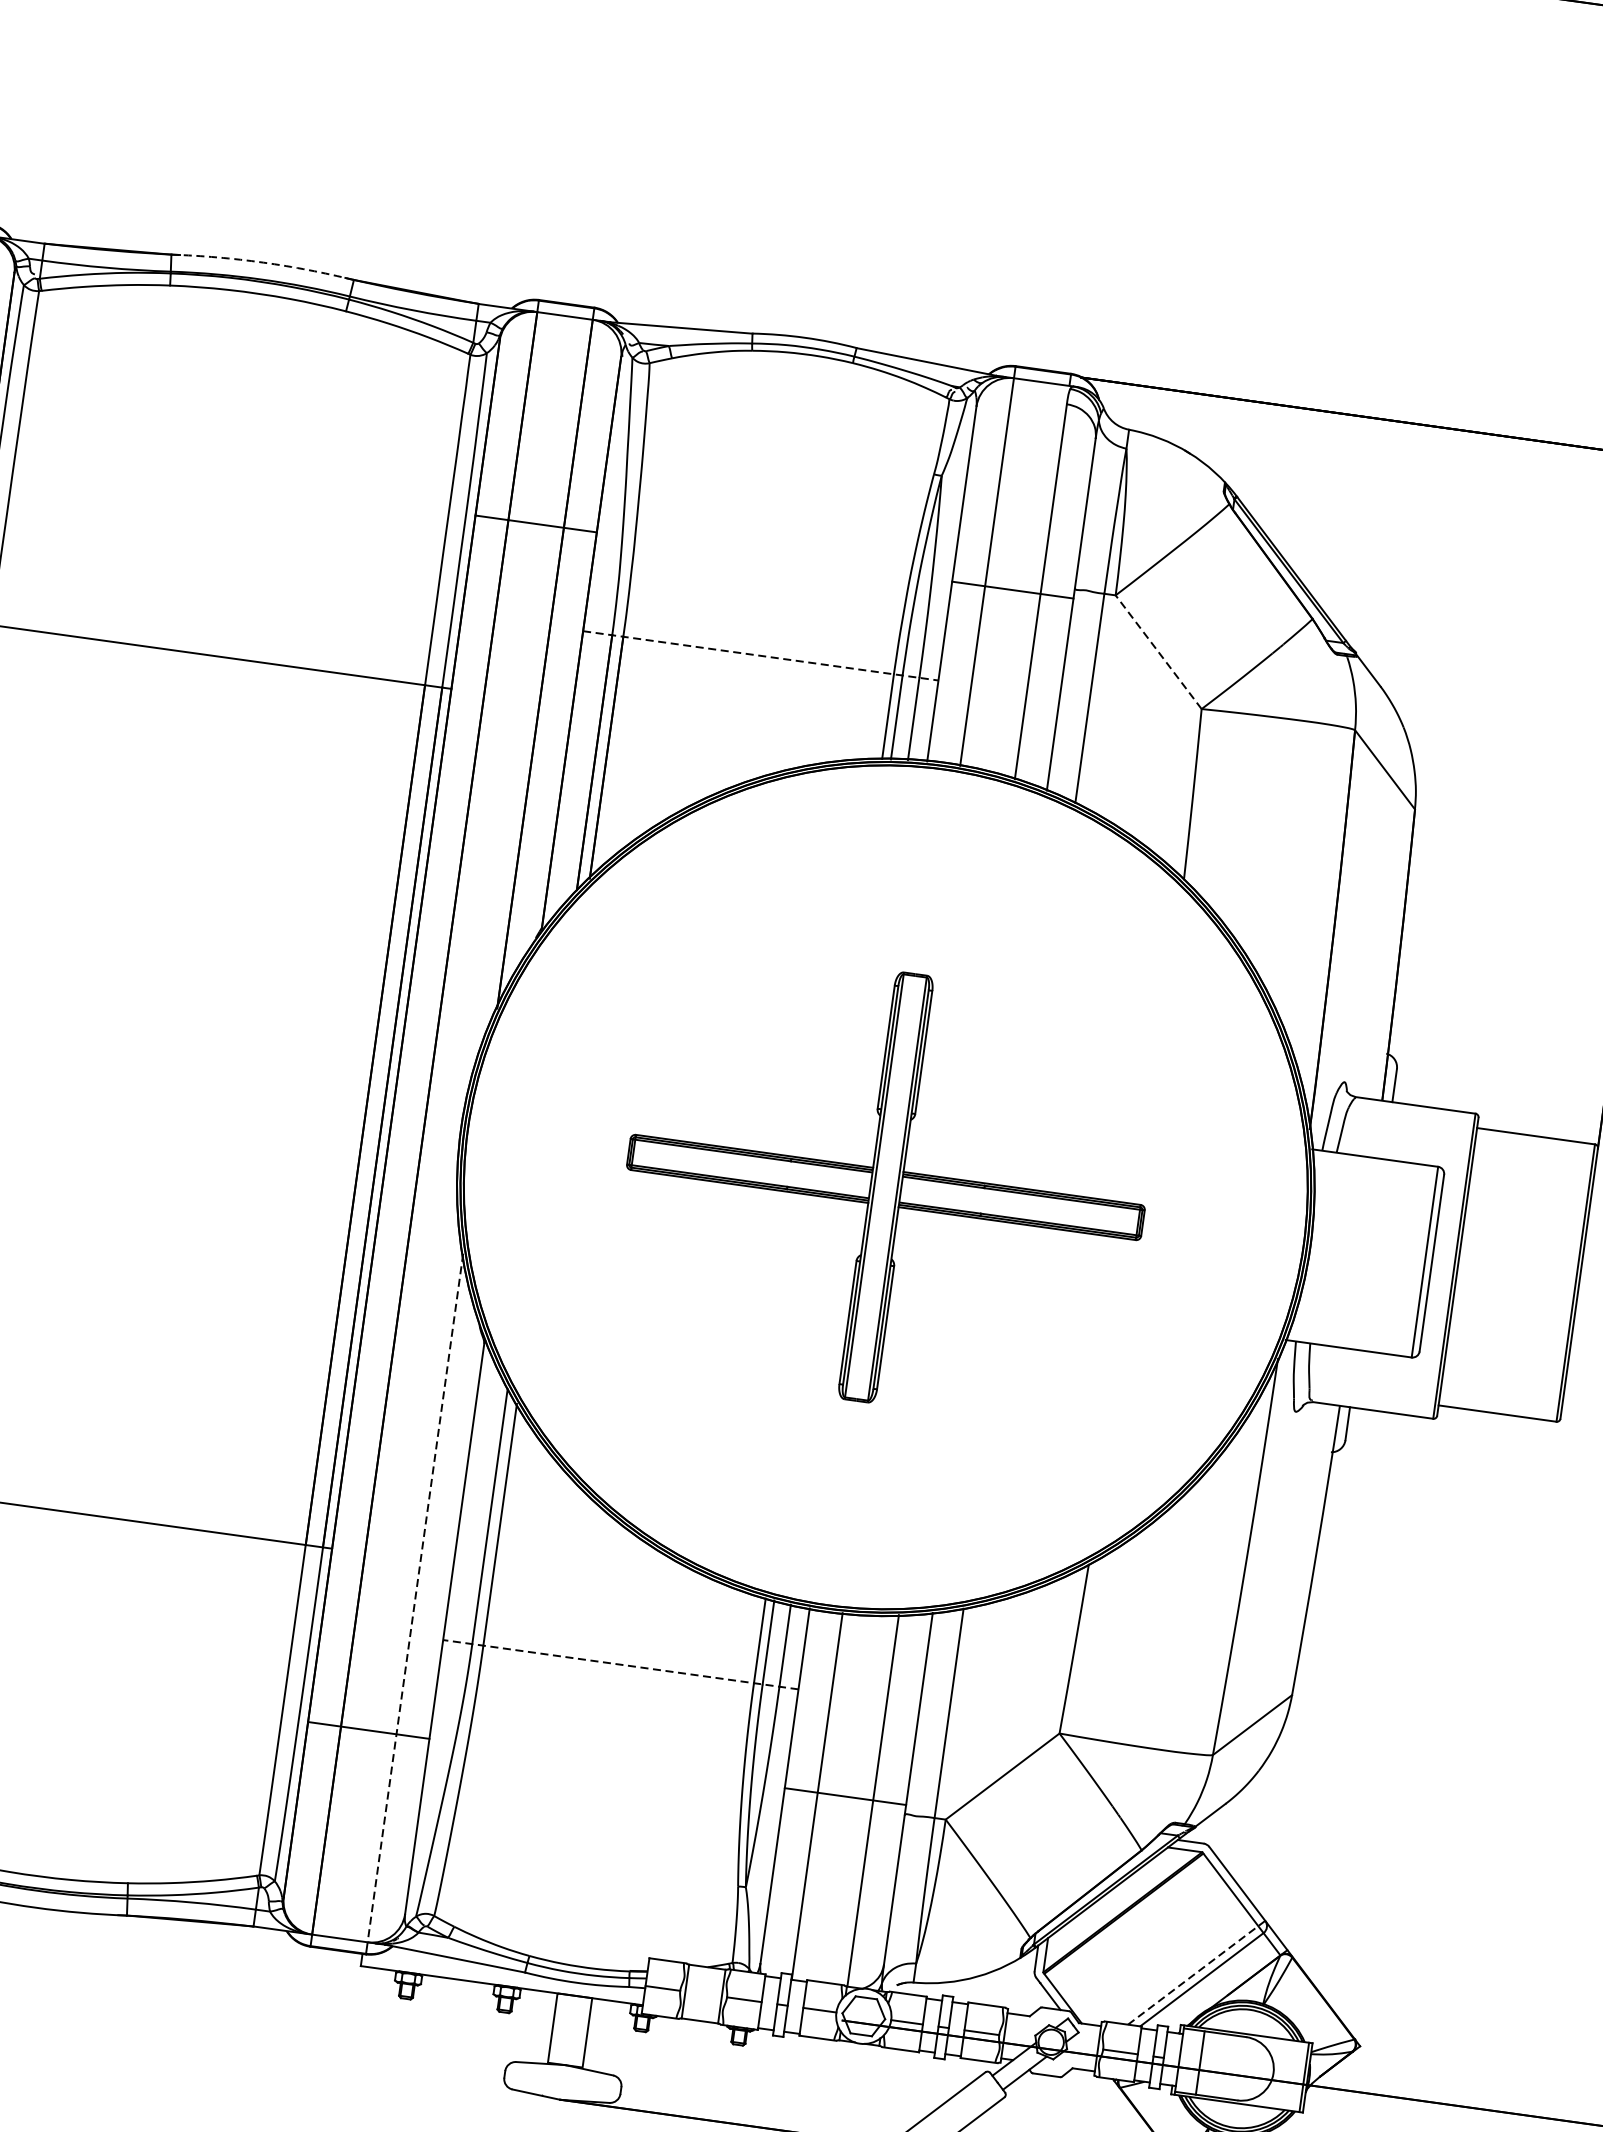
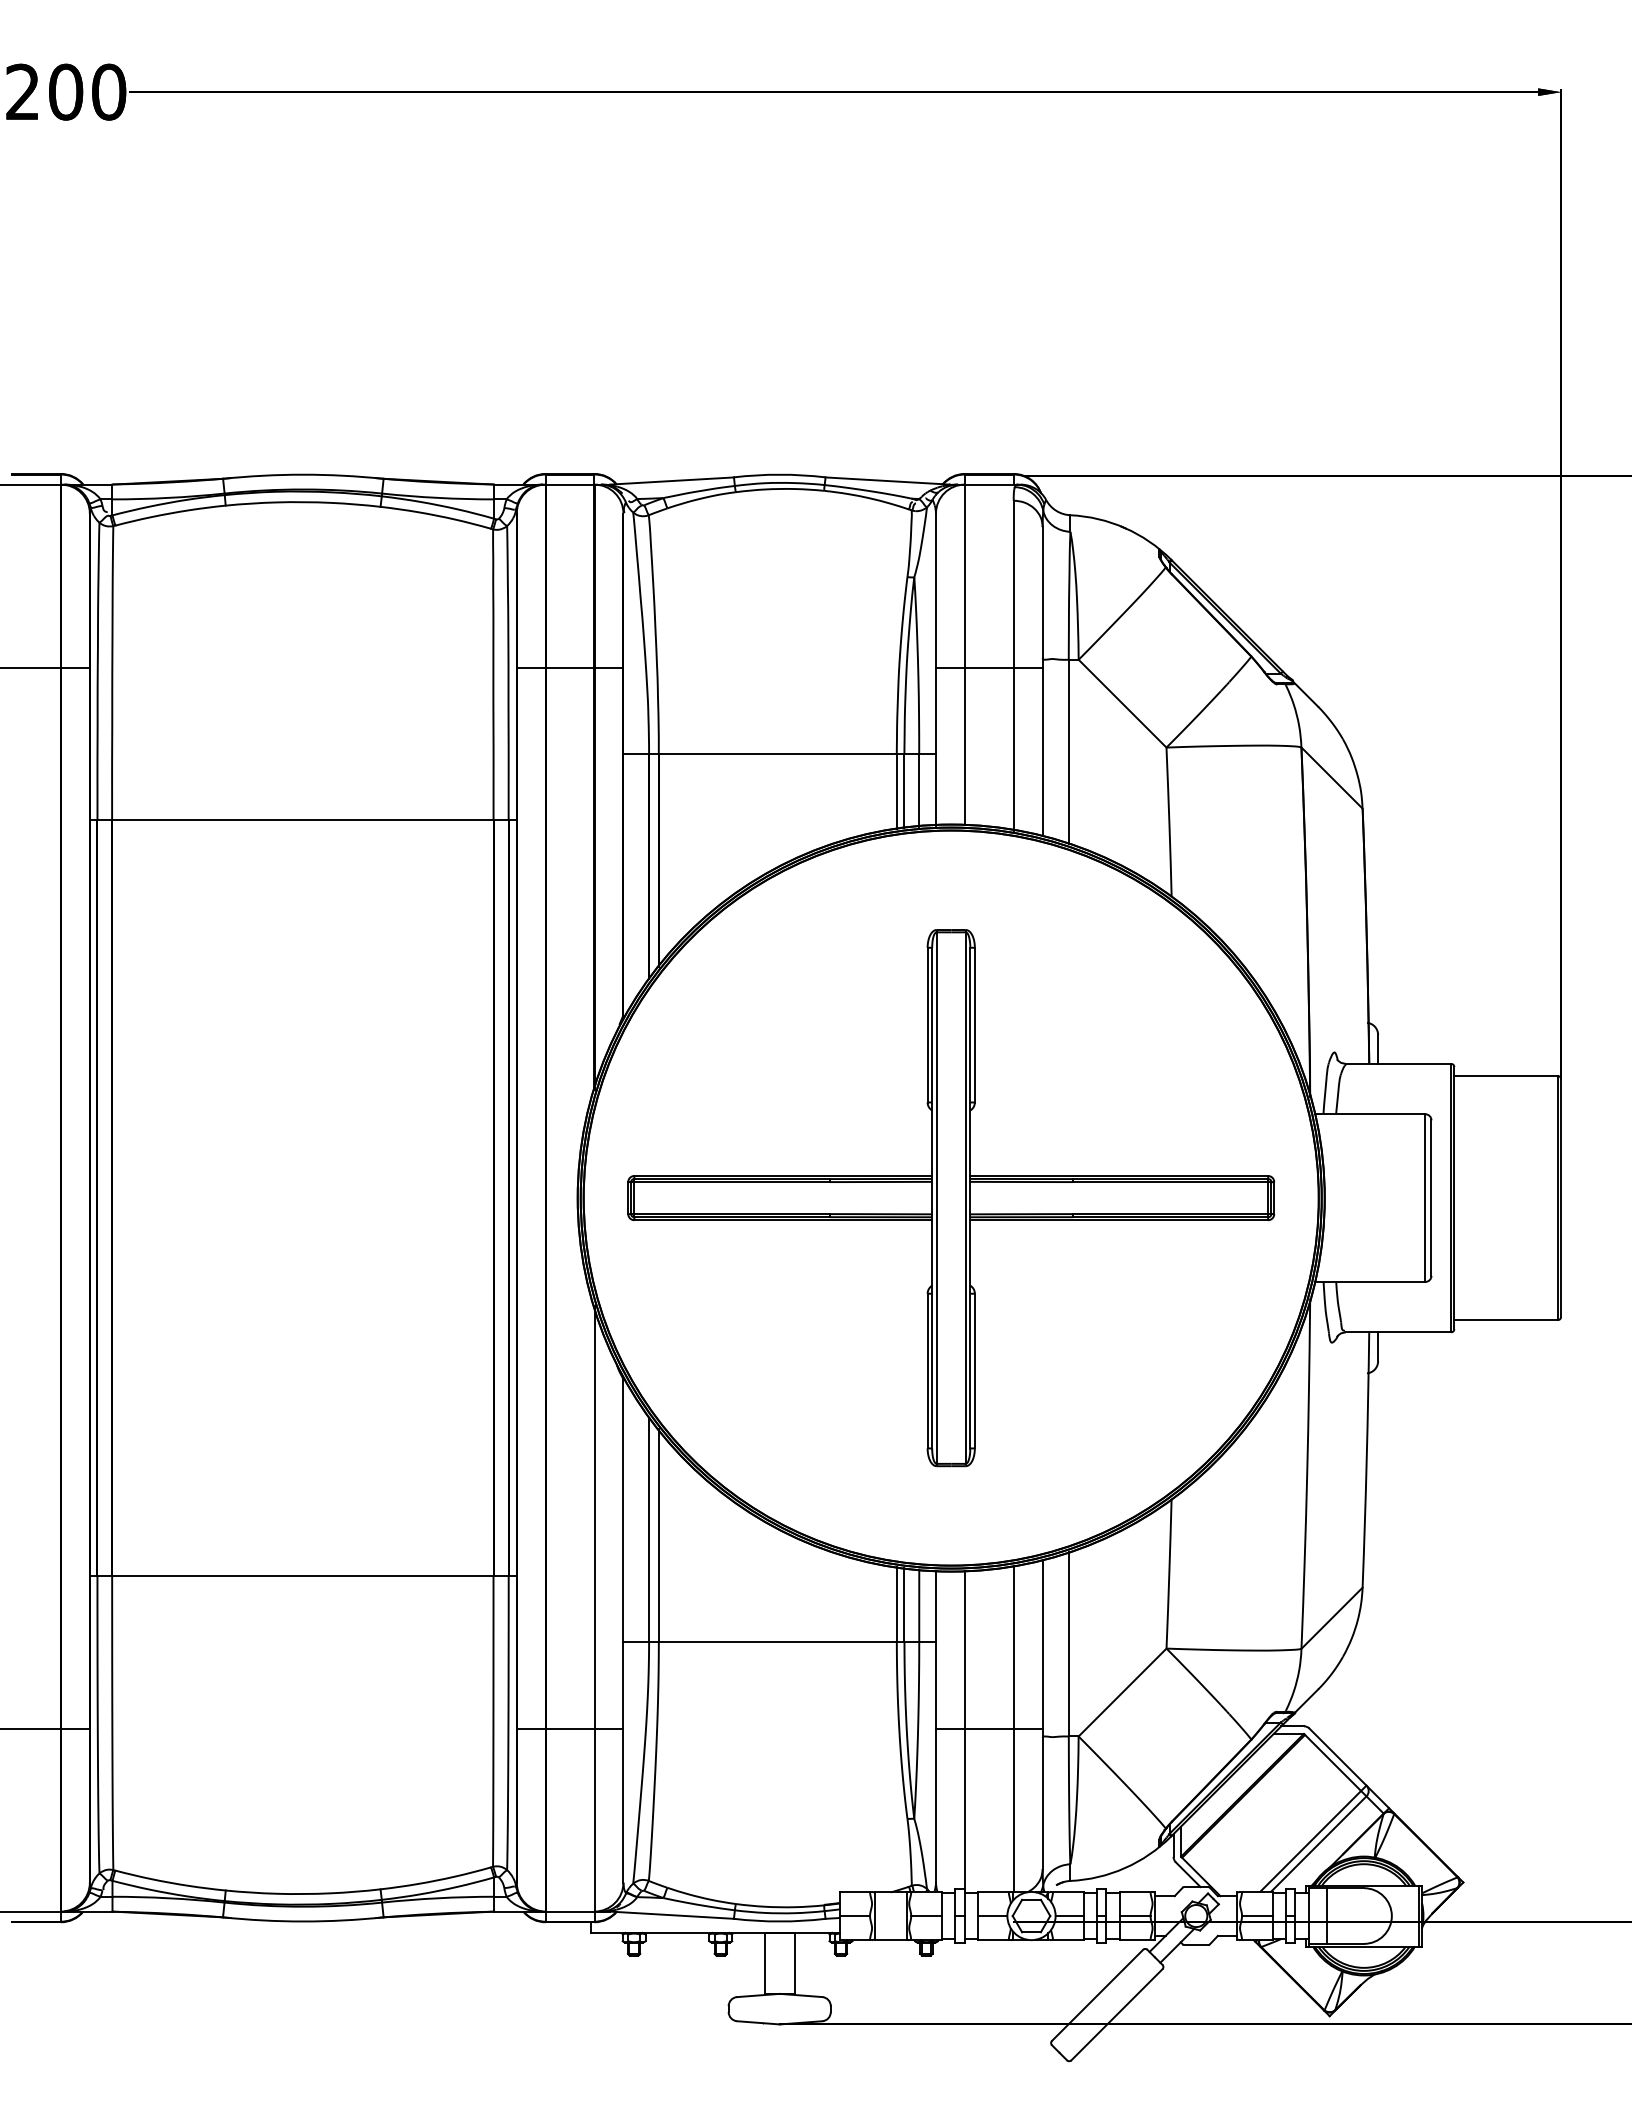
arc: (263, 262) -> (303, 474), dashed -> solid
line: (1158, 652) -> (1122, 703), dashed -> solid
line: (761, 656) -> (780, 754), dashed -> solid
part: (886, 1187) -> (951, 1198), size x1.43
line: (415, 1597) -> (594, 1608), dashed -> solid
line: (620, 1664) -> (779, 1641), dashed -> solid
line: (1196, 1972) -> (1313, 1838), dashed -> solid

